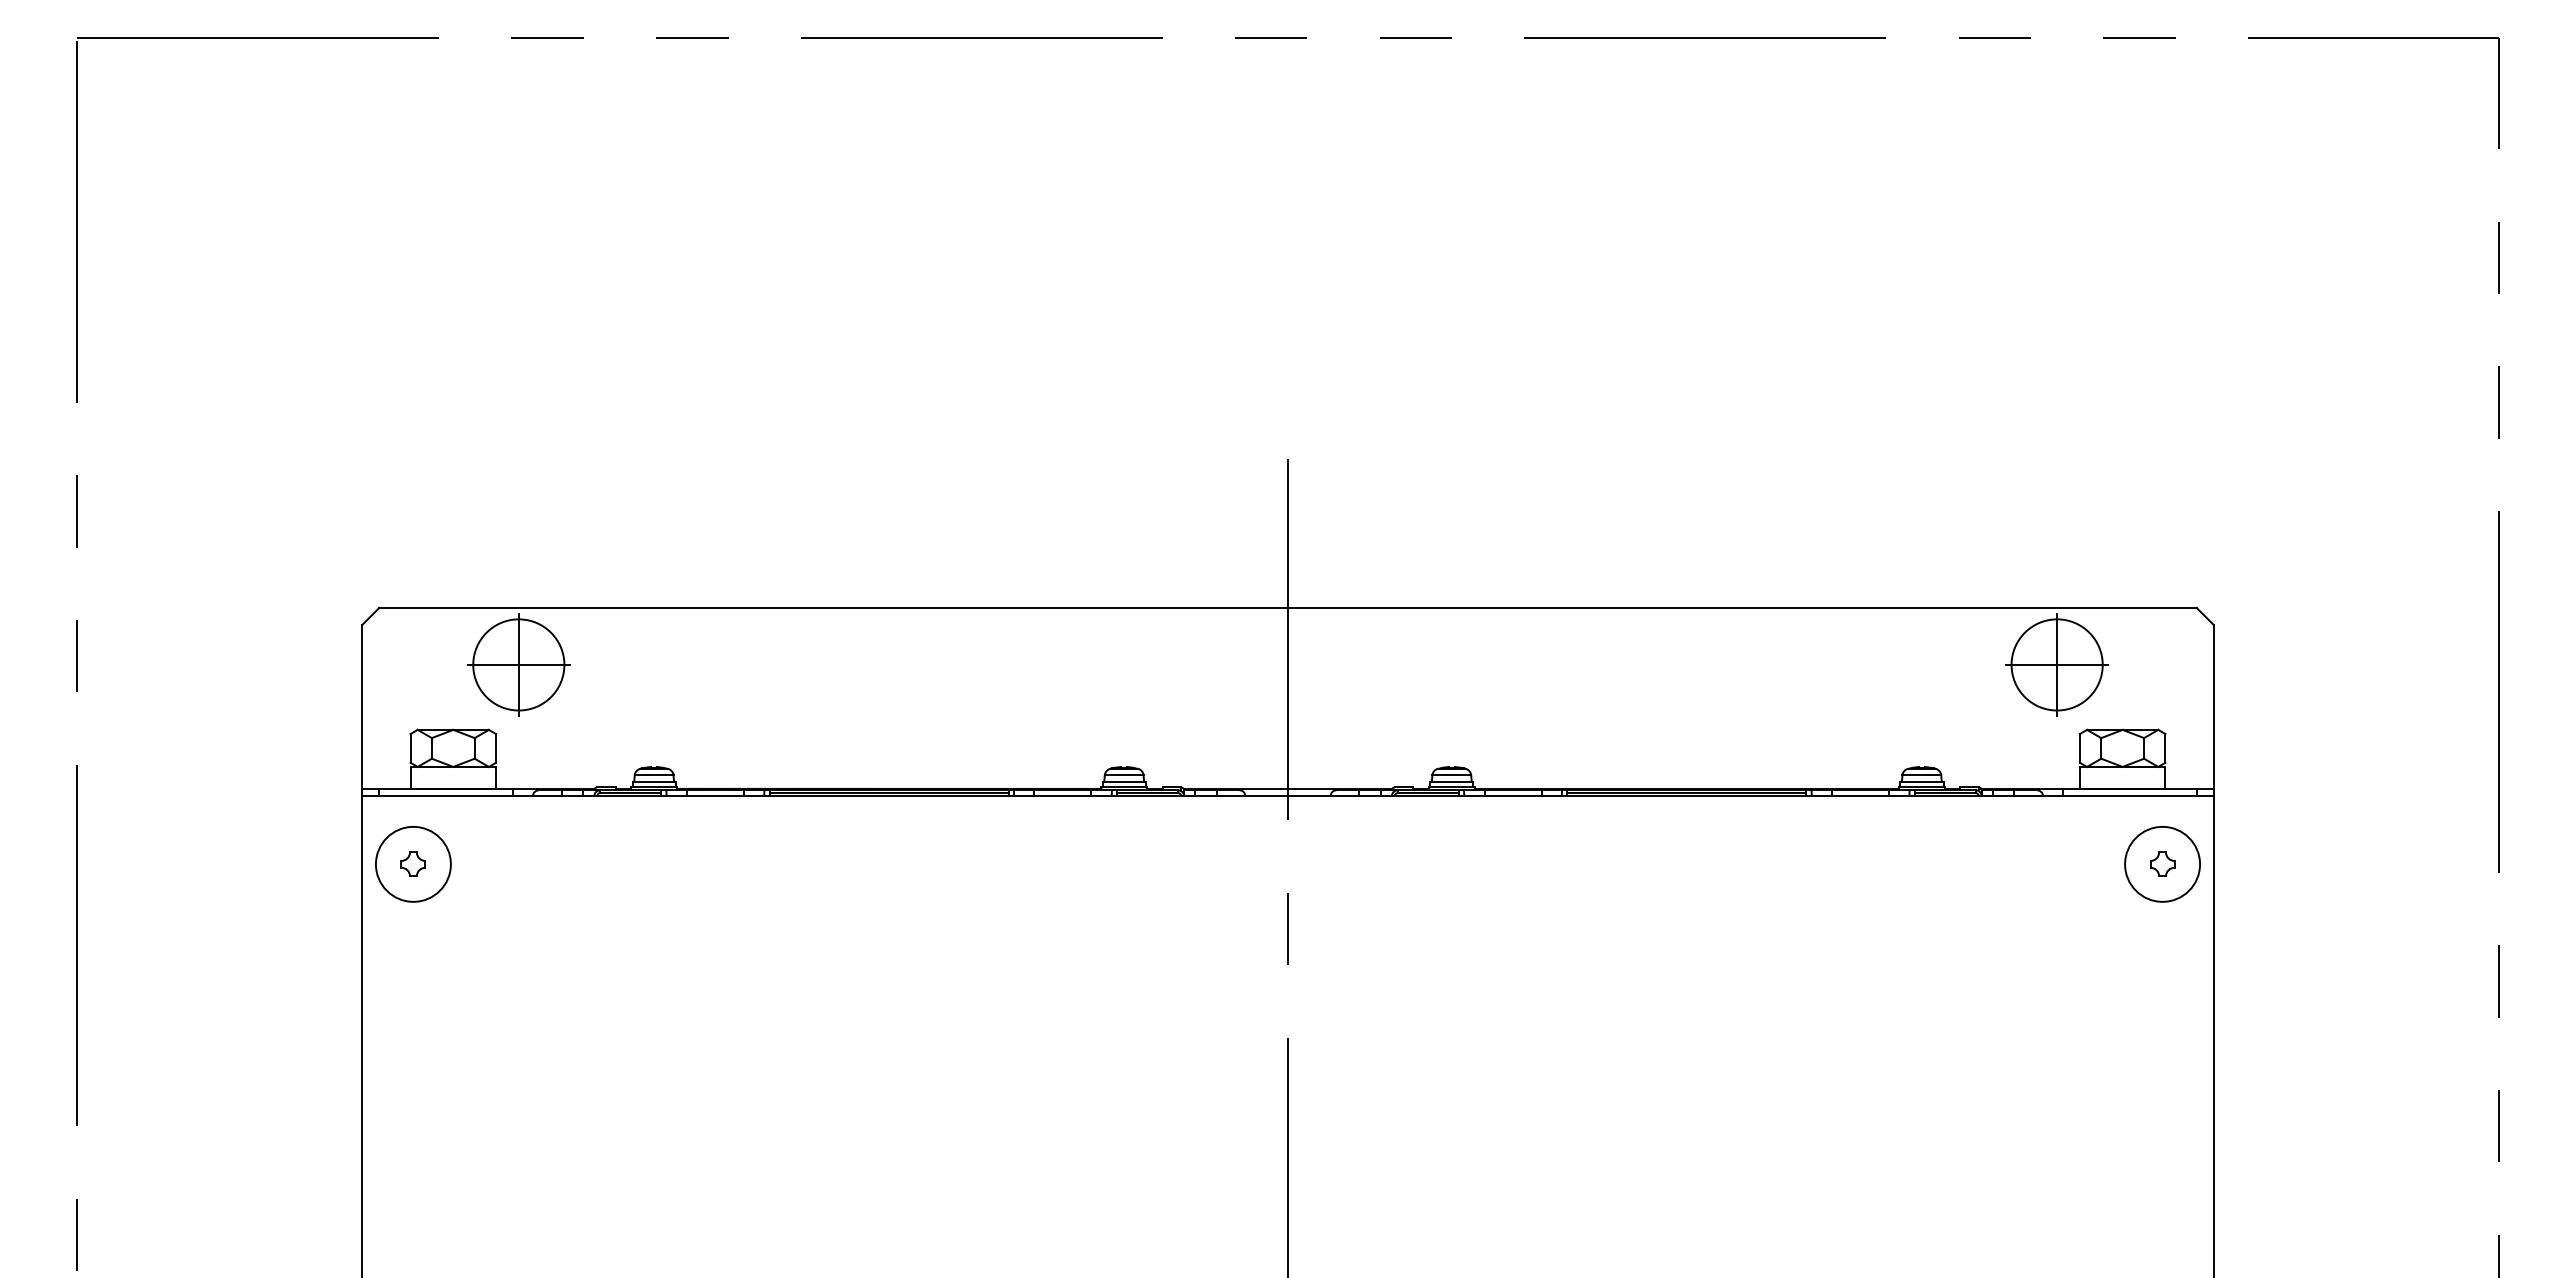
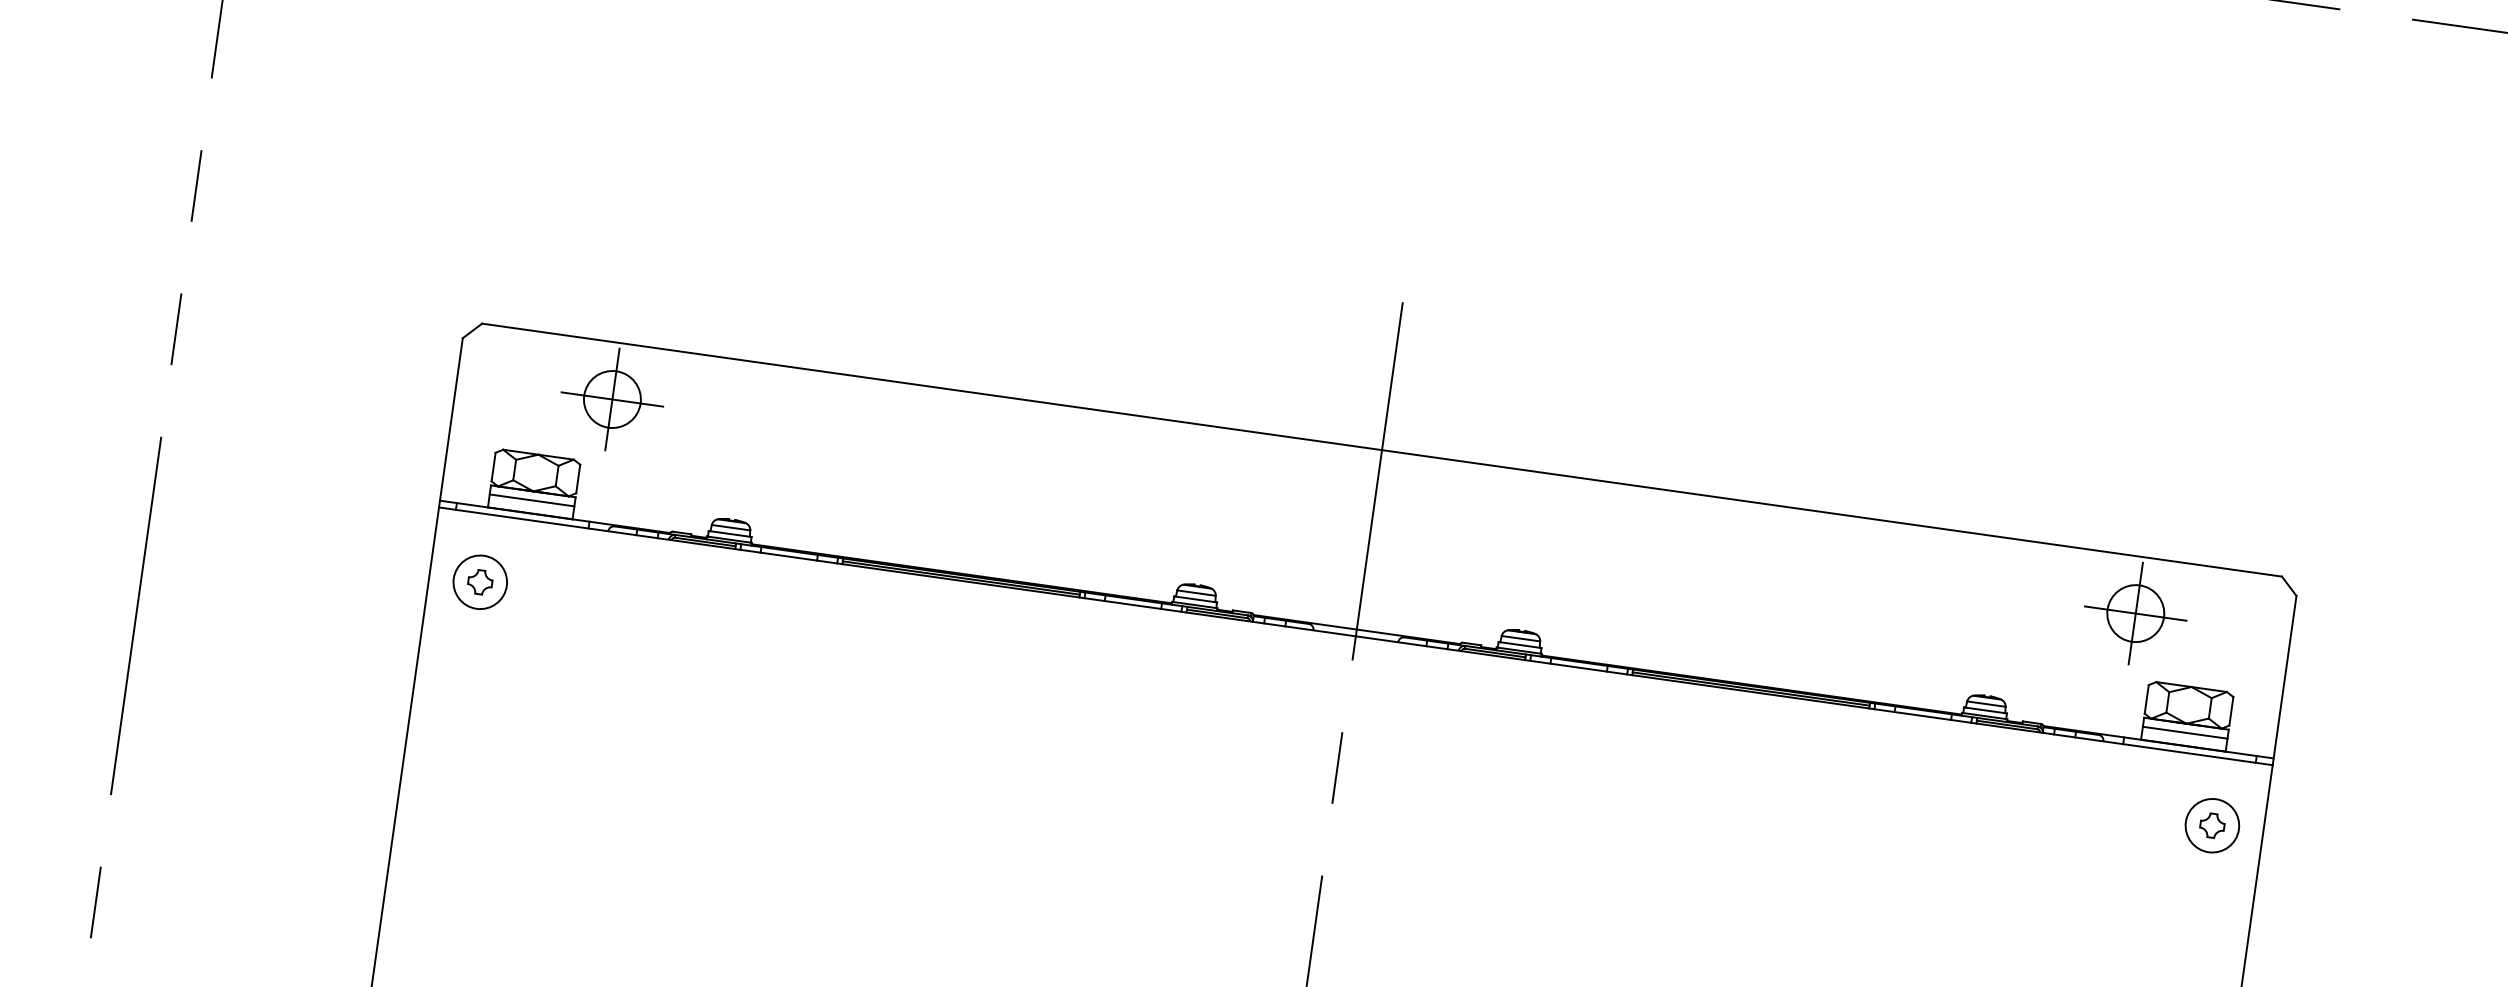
circle: (518, 664) -> (612, 399), size x0.62
circle: (2056, 664) -> (2135, 613), size x0.62
line: (453, 776) -> (532, 500), added
line: (2122, 776) -> (2184, 733), added
circle: (413, 864) -> (480, 582), size x0.71
circle: (2162, 864) -> (2212, 825), size x0.71

